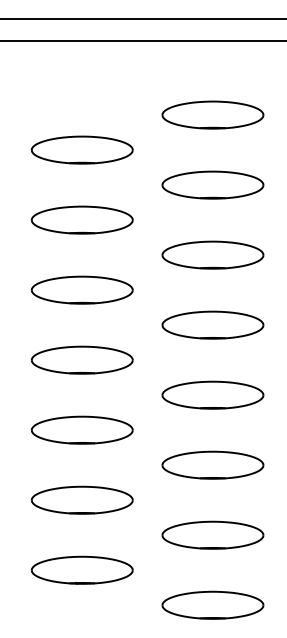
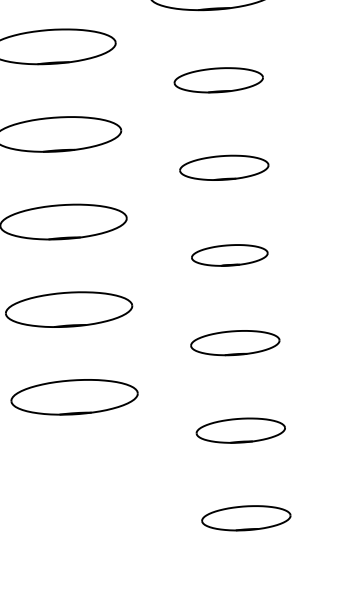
part: (212, 254) -> (218, 79), size x0.7
part: (212, 324) -> (223, 167), size x0.7
part: (212, 394) -> (229, 254), size x0.6
part: (212, 464) -> (234, 342), size x0.7
part: (212, 534) -> (240, 429), size x0.7
part: (81, 569) -> (79, 483), removed
part: (212, 604) -> (245, 517), size x0.7

